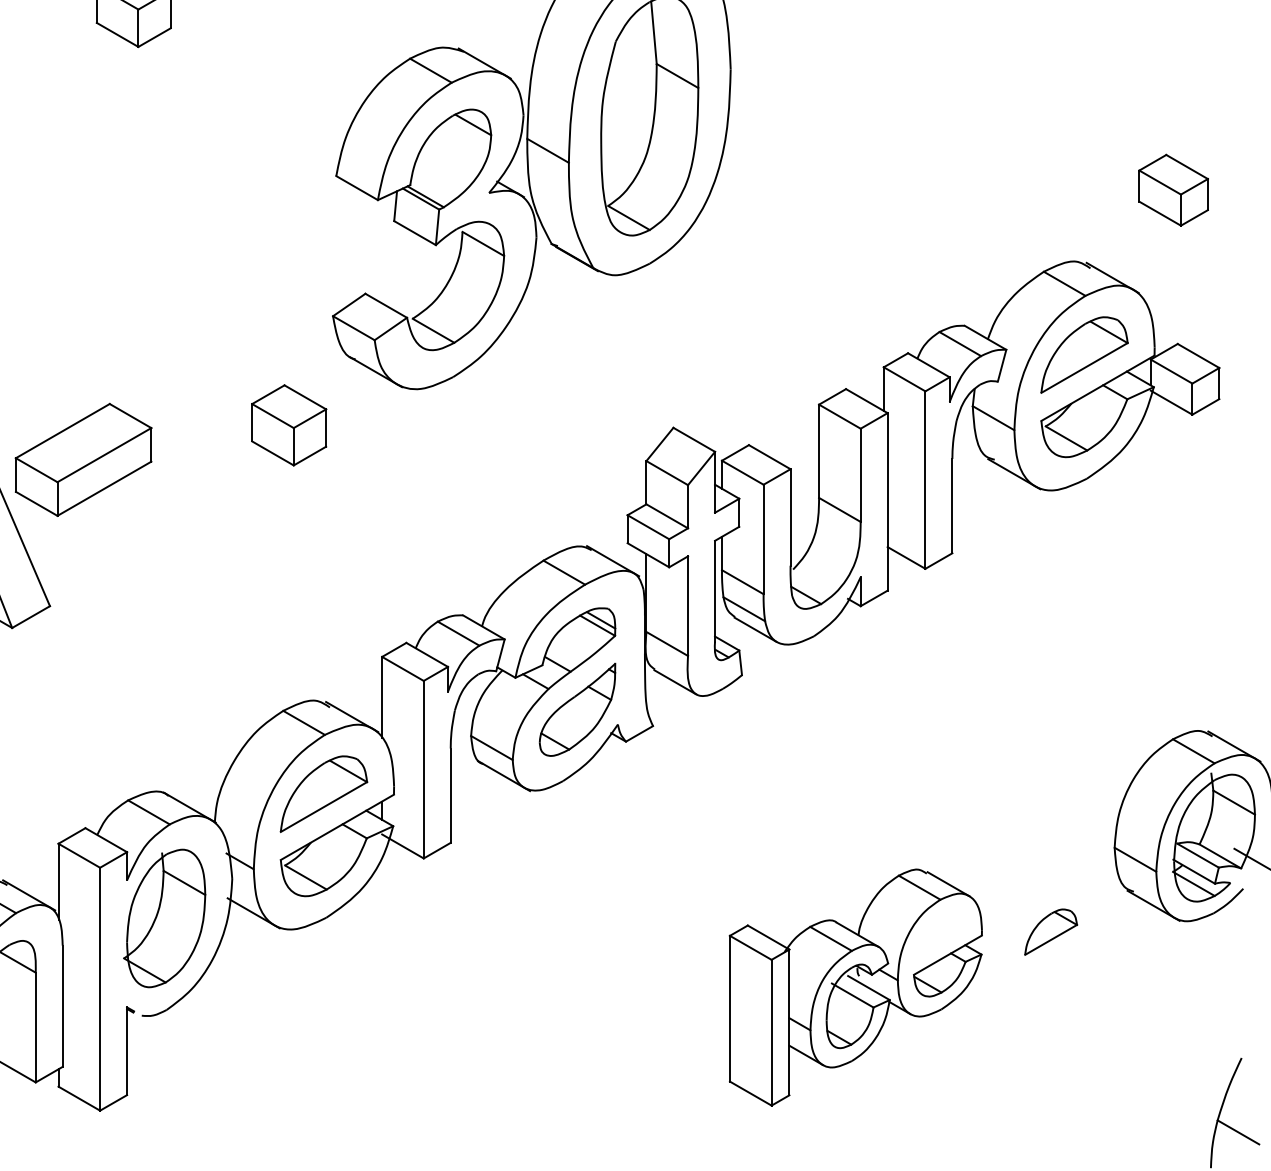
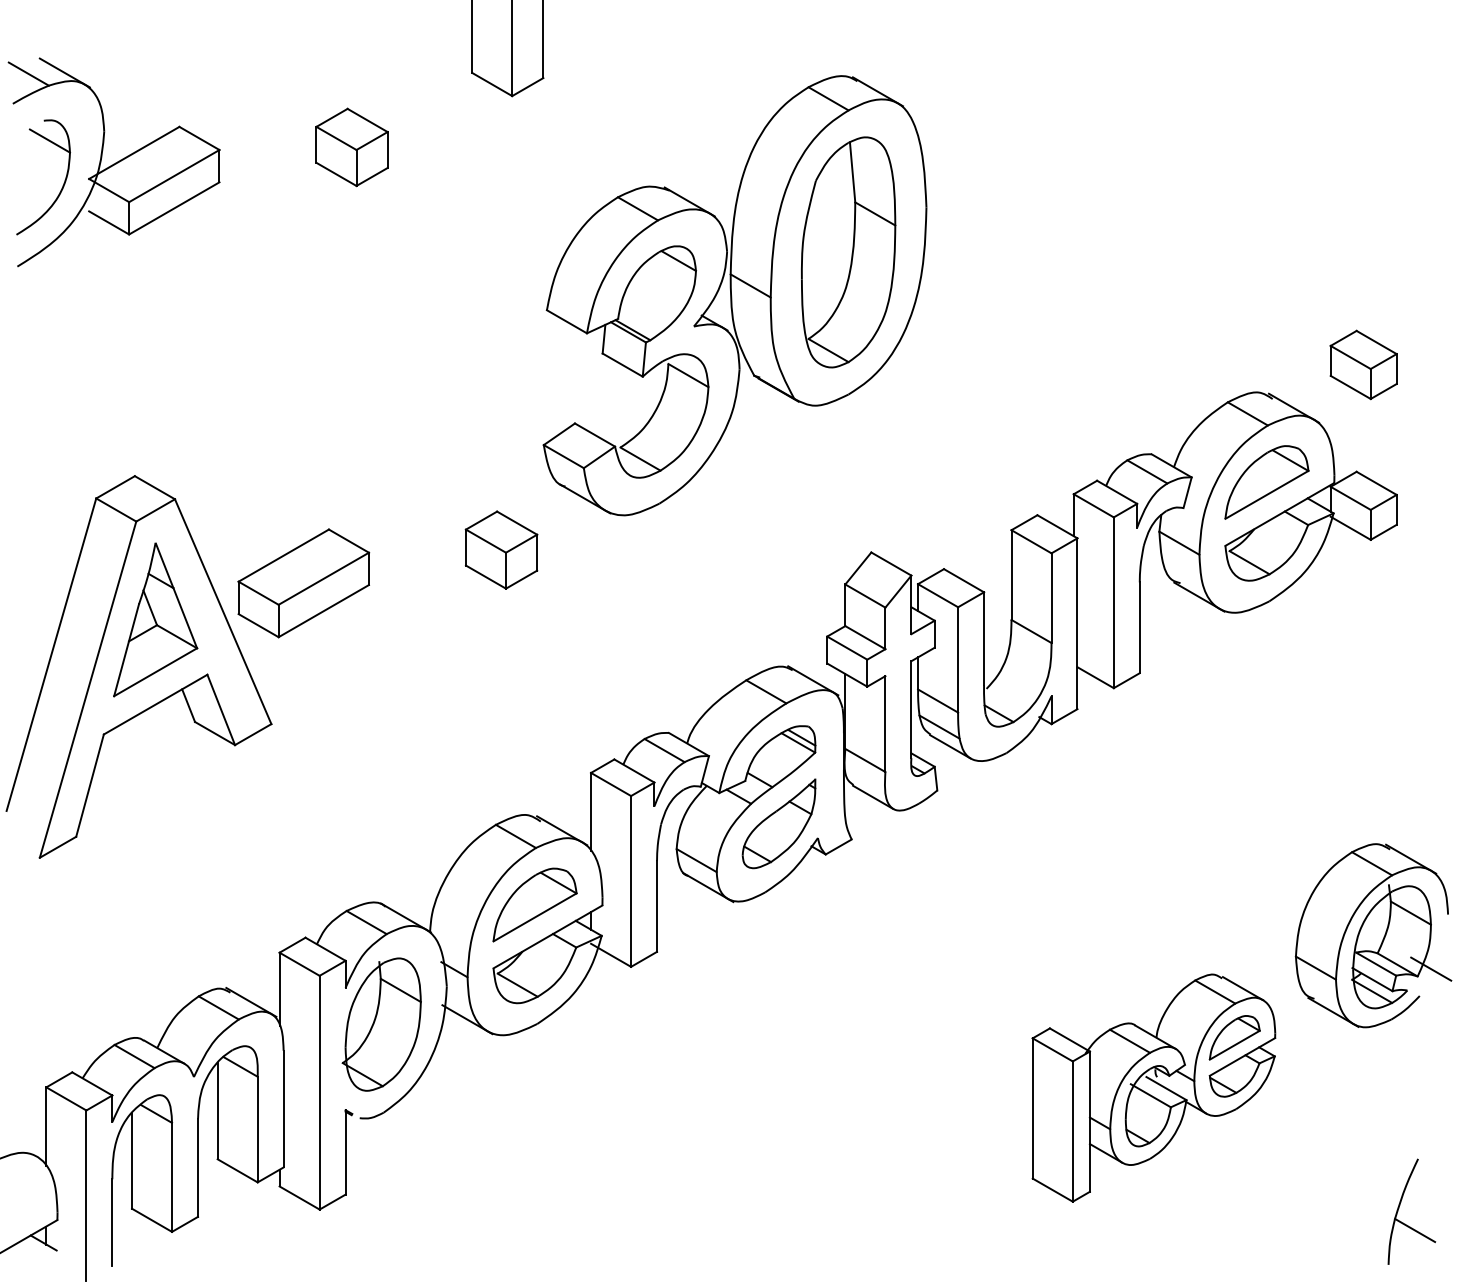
part: (1173, 189) -> (1363, 364), moved
part: (855, 986) -> (1153, 1087), moved

